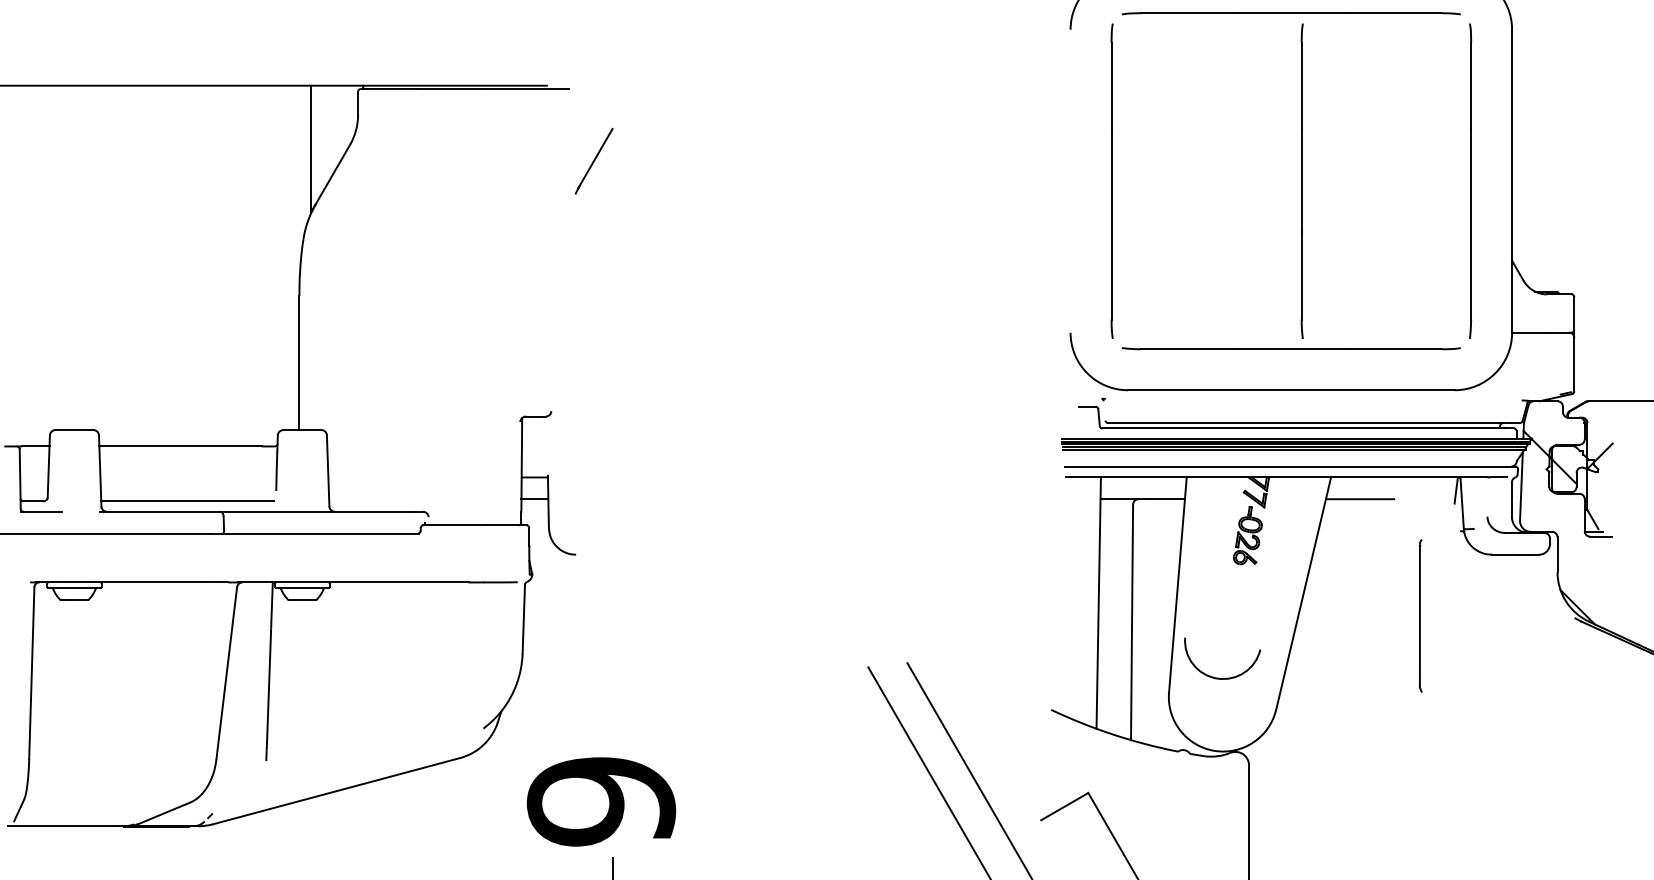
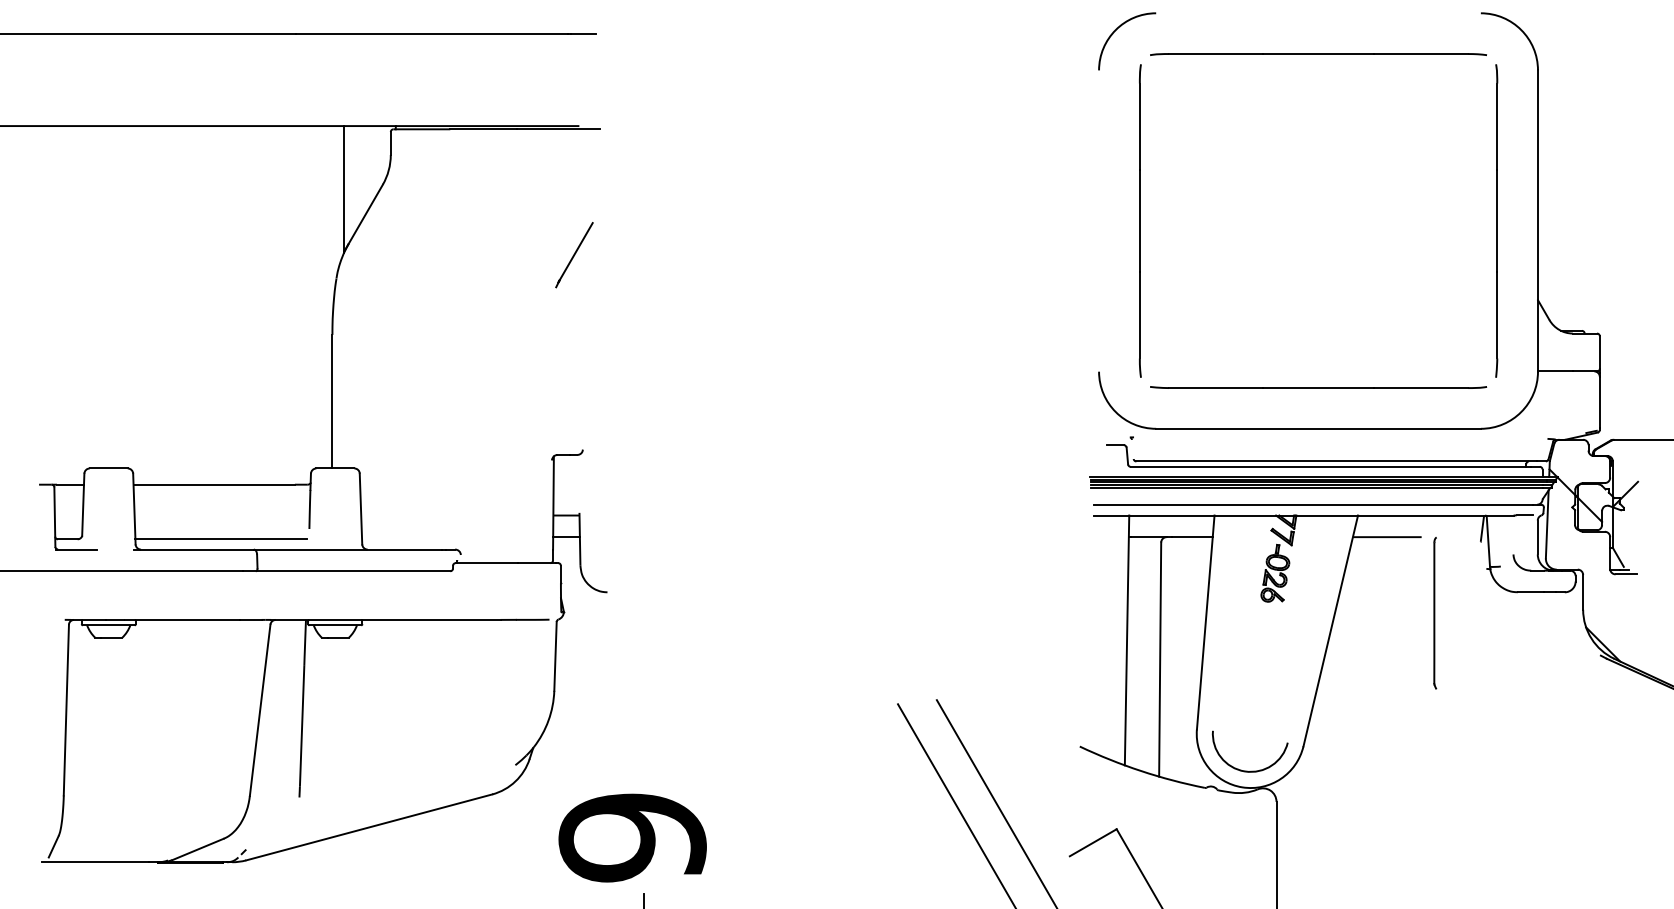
line: (594, 161) -> (574, 255), moved
line: (1302, 180) -> (1329, 220), removed
part: (1421, 616) -> (1435, 613), moved
arc: (1222, 677) -> (1250, 770), moved

